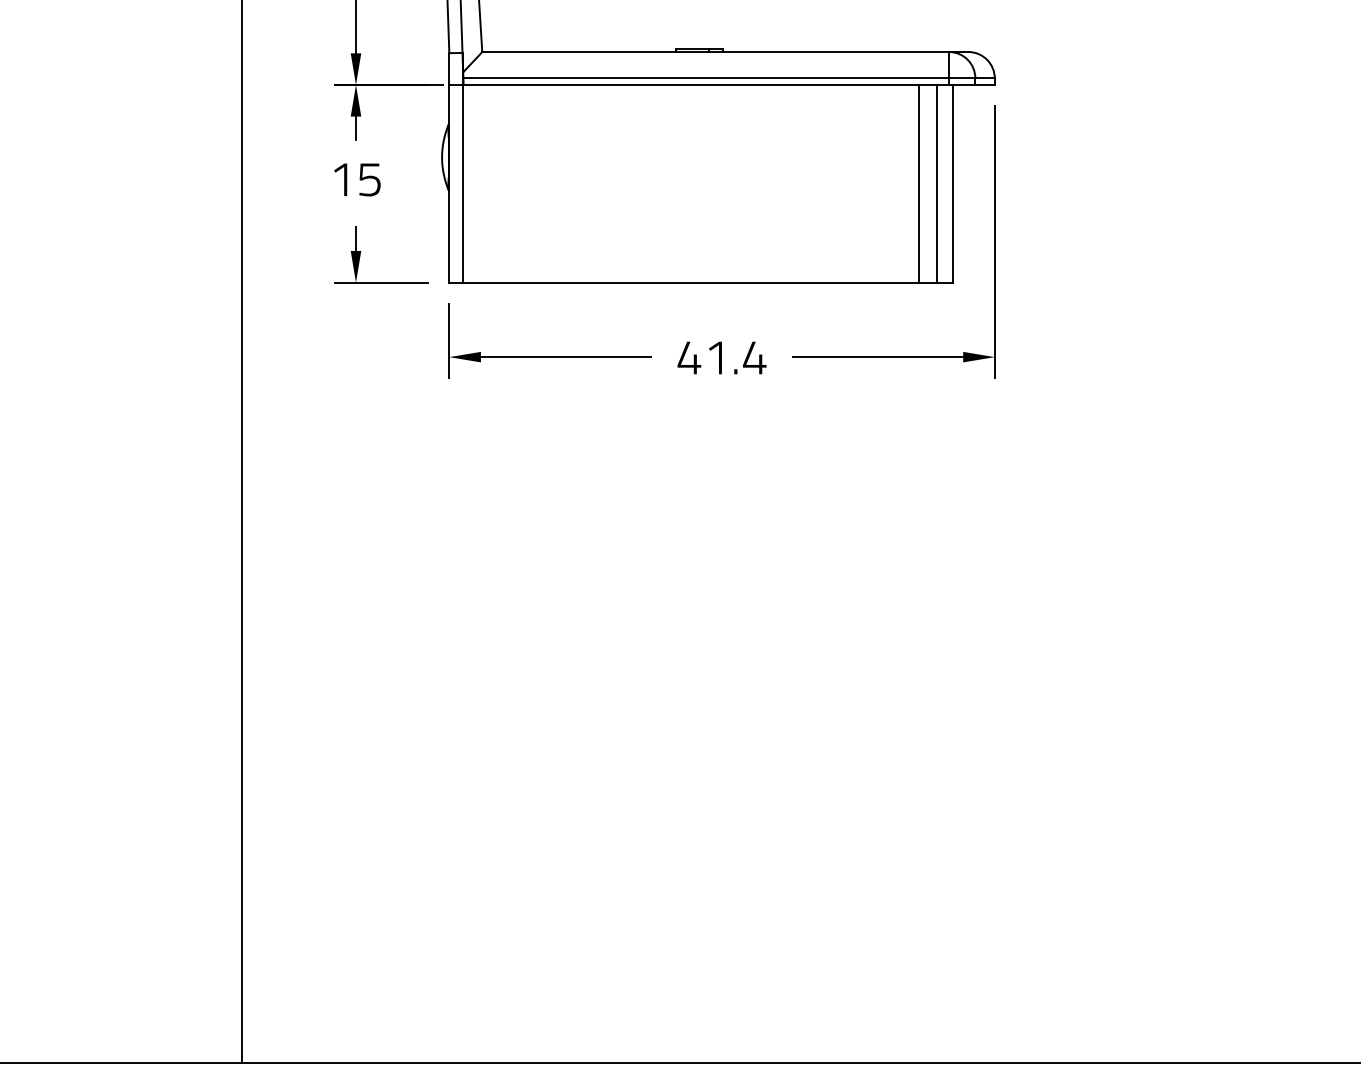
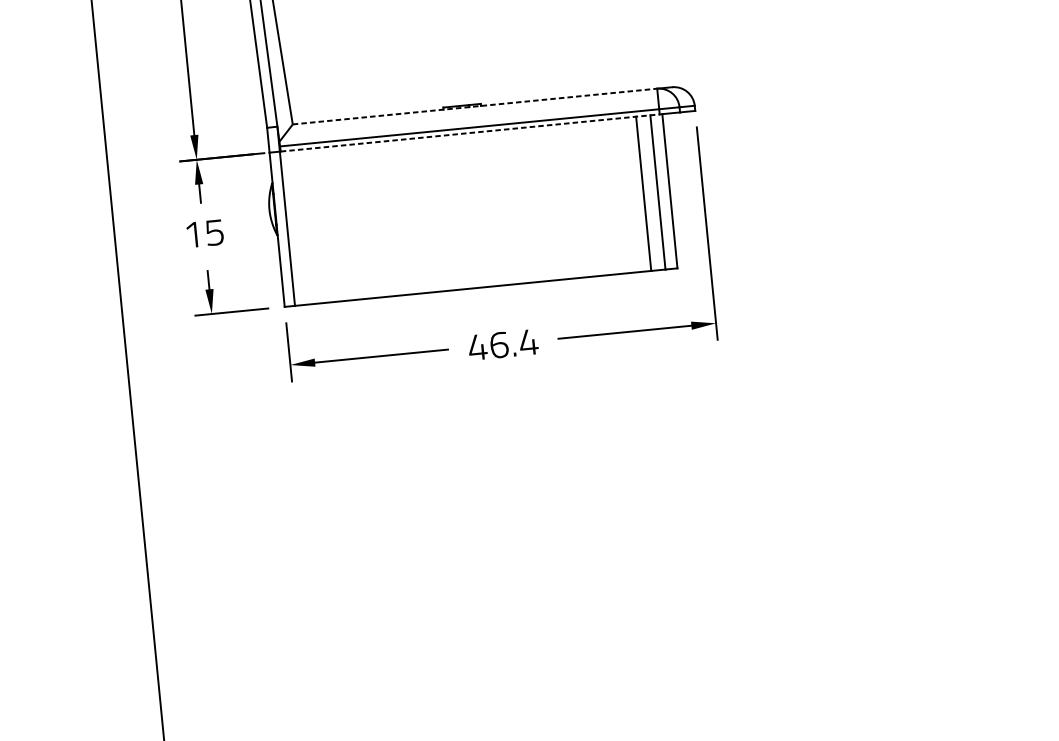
line: (715, 52) -> (474, 106), solid -> dashed
line: (706, 84) -> (470, 132), solid -> dashed
text: (716, 357) -> (498, 344), 41.4 -> 46.4

